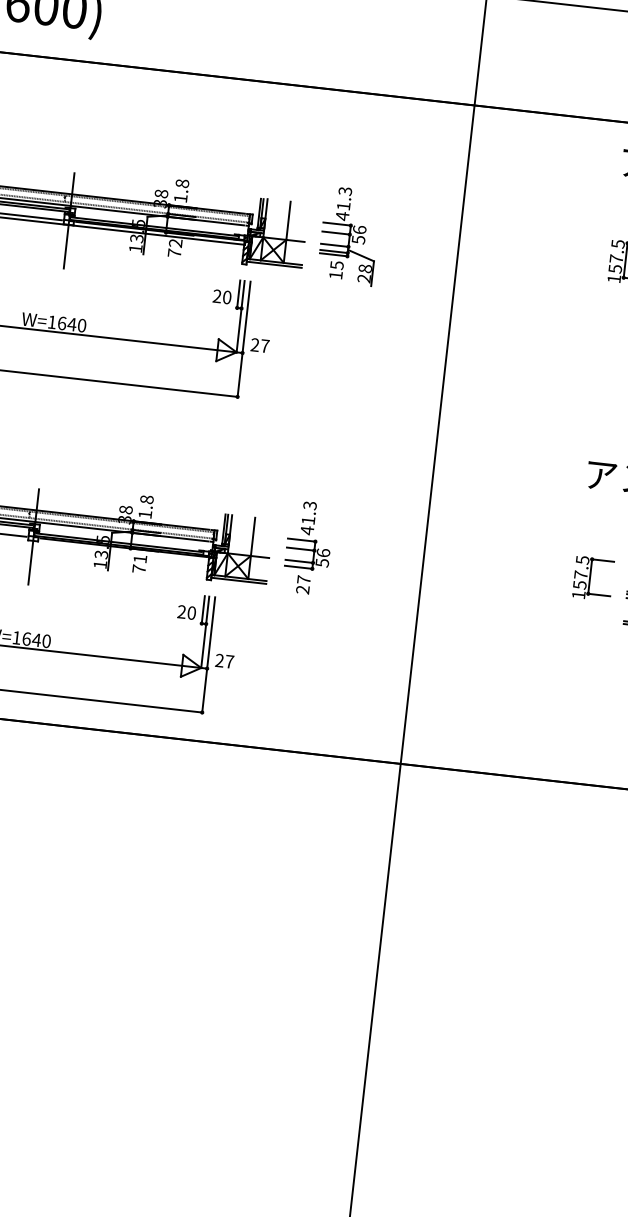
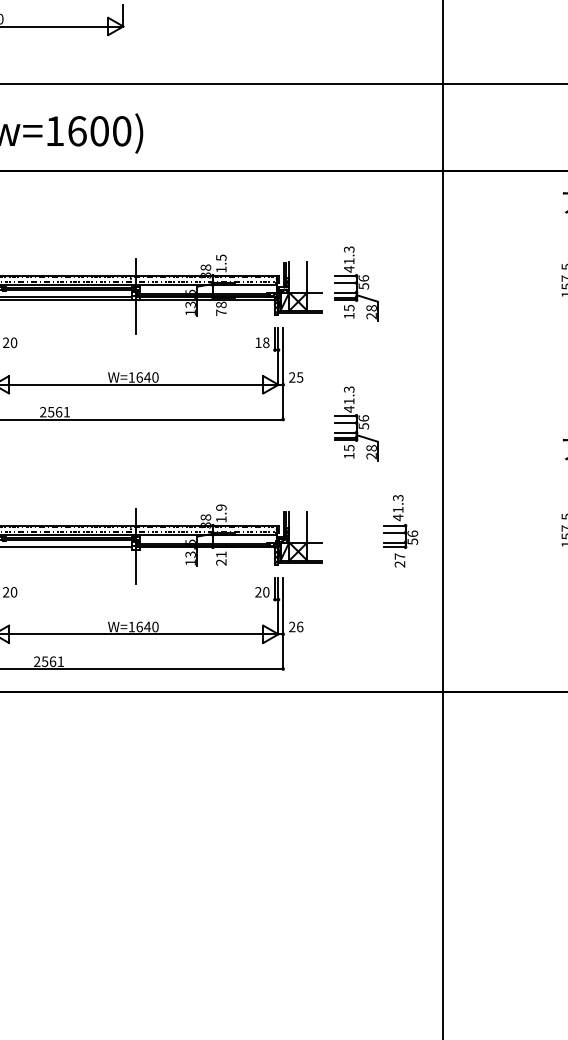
text: (182, 183) -> (221, 257), 1.8 -> 1.5
text: (175, 242) -> (221, 304), 72 -> 78
text: (222, 296) -> (262, 342), 20 -> 18
text: (264, 346) -> (299, 377), 27 -> 25
part: (329, 412) -> (356, 423), added
text: (147, 499) -> (221, 507), 1.8 -> 1.9
part: (308, 548) -> (400, 531), moved
text: (139, 569) -> (221, 562), 71 -> 21
text: (230, 661) -> (300, 626), 27 -> 26

